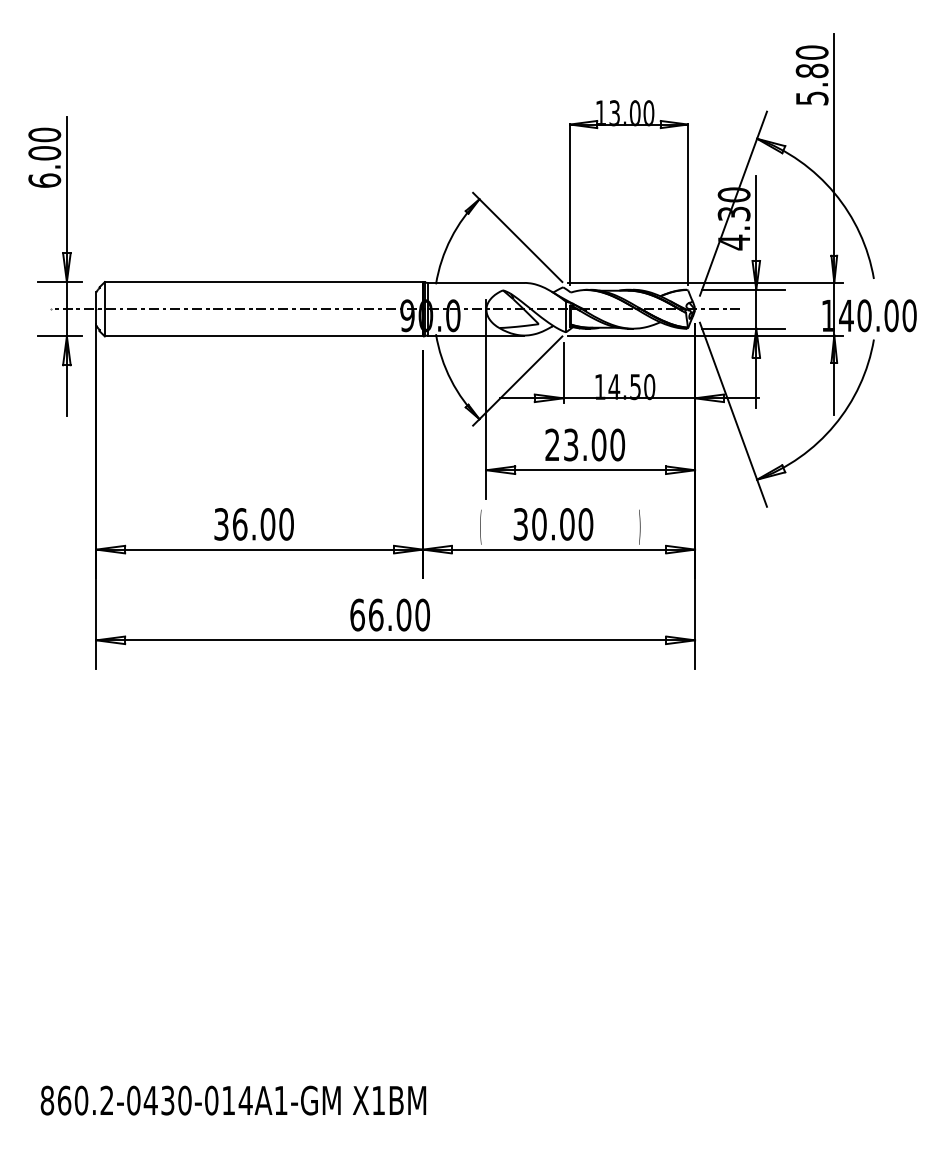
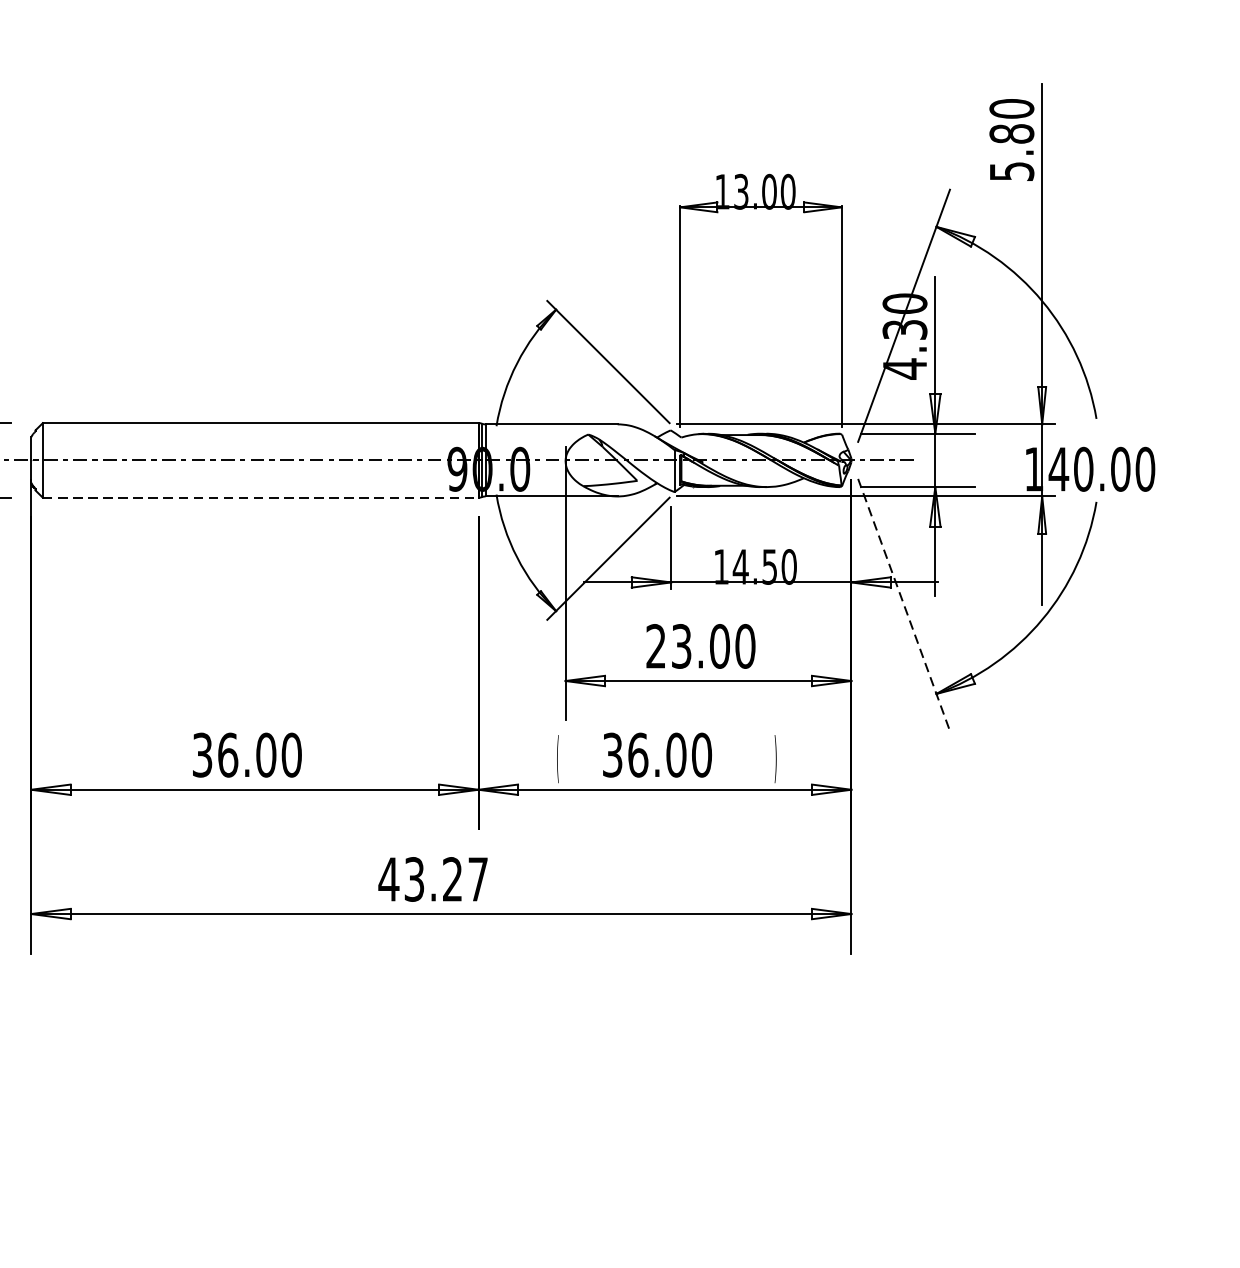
line: (264, 336) -> (261, 497), solid -> dashed
line: (733, 414) -> (904, 604), solid -> dashed
text: (539, 524) -> (638, 755), 30.00 -> 36.00
text: (389, 614) -> (432, 878), 66.00 -> 43.27

